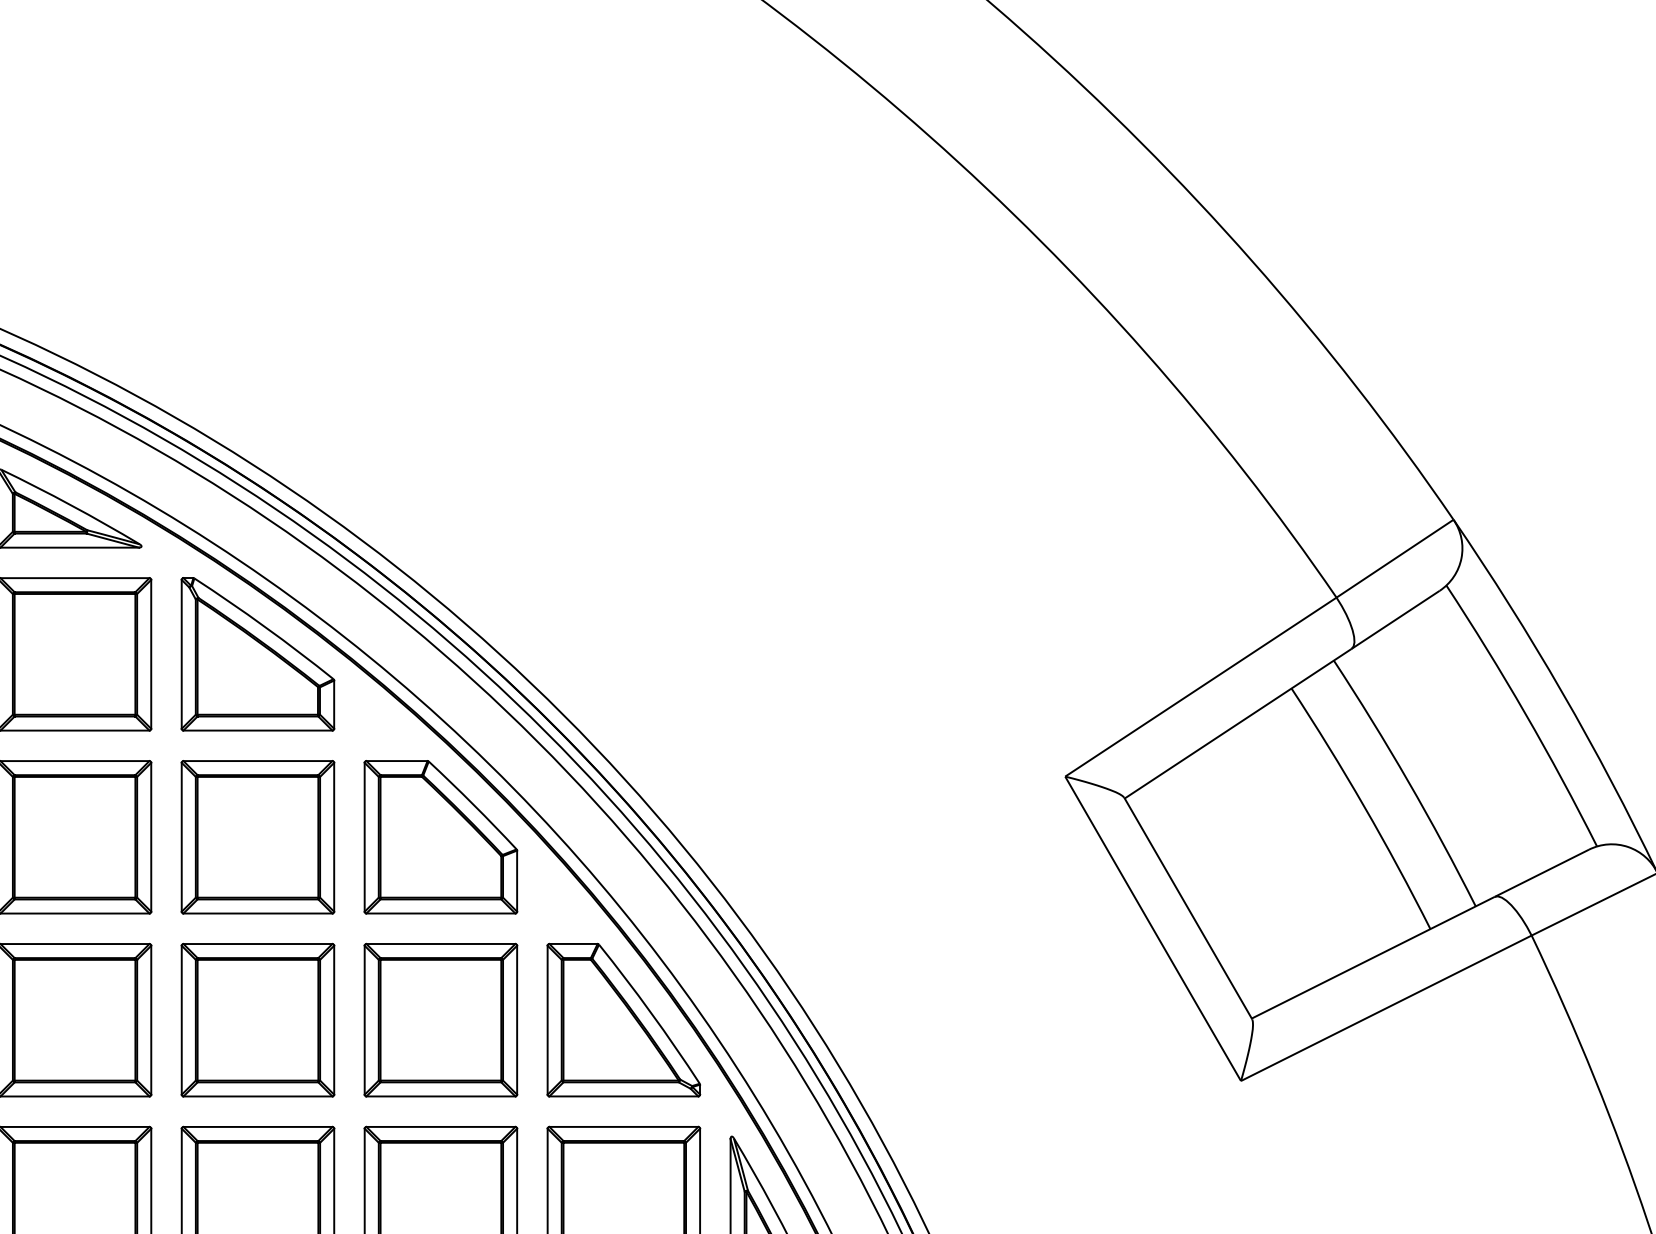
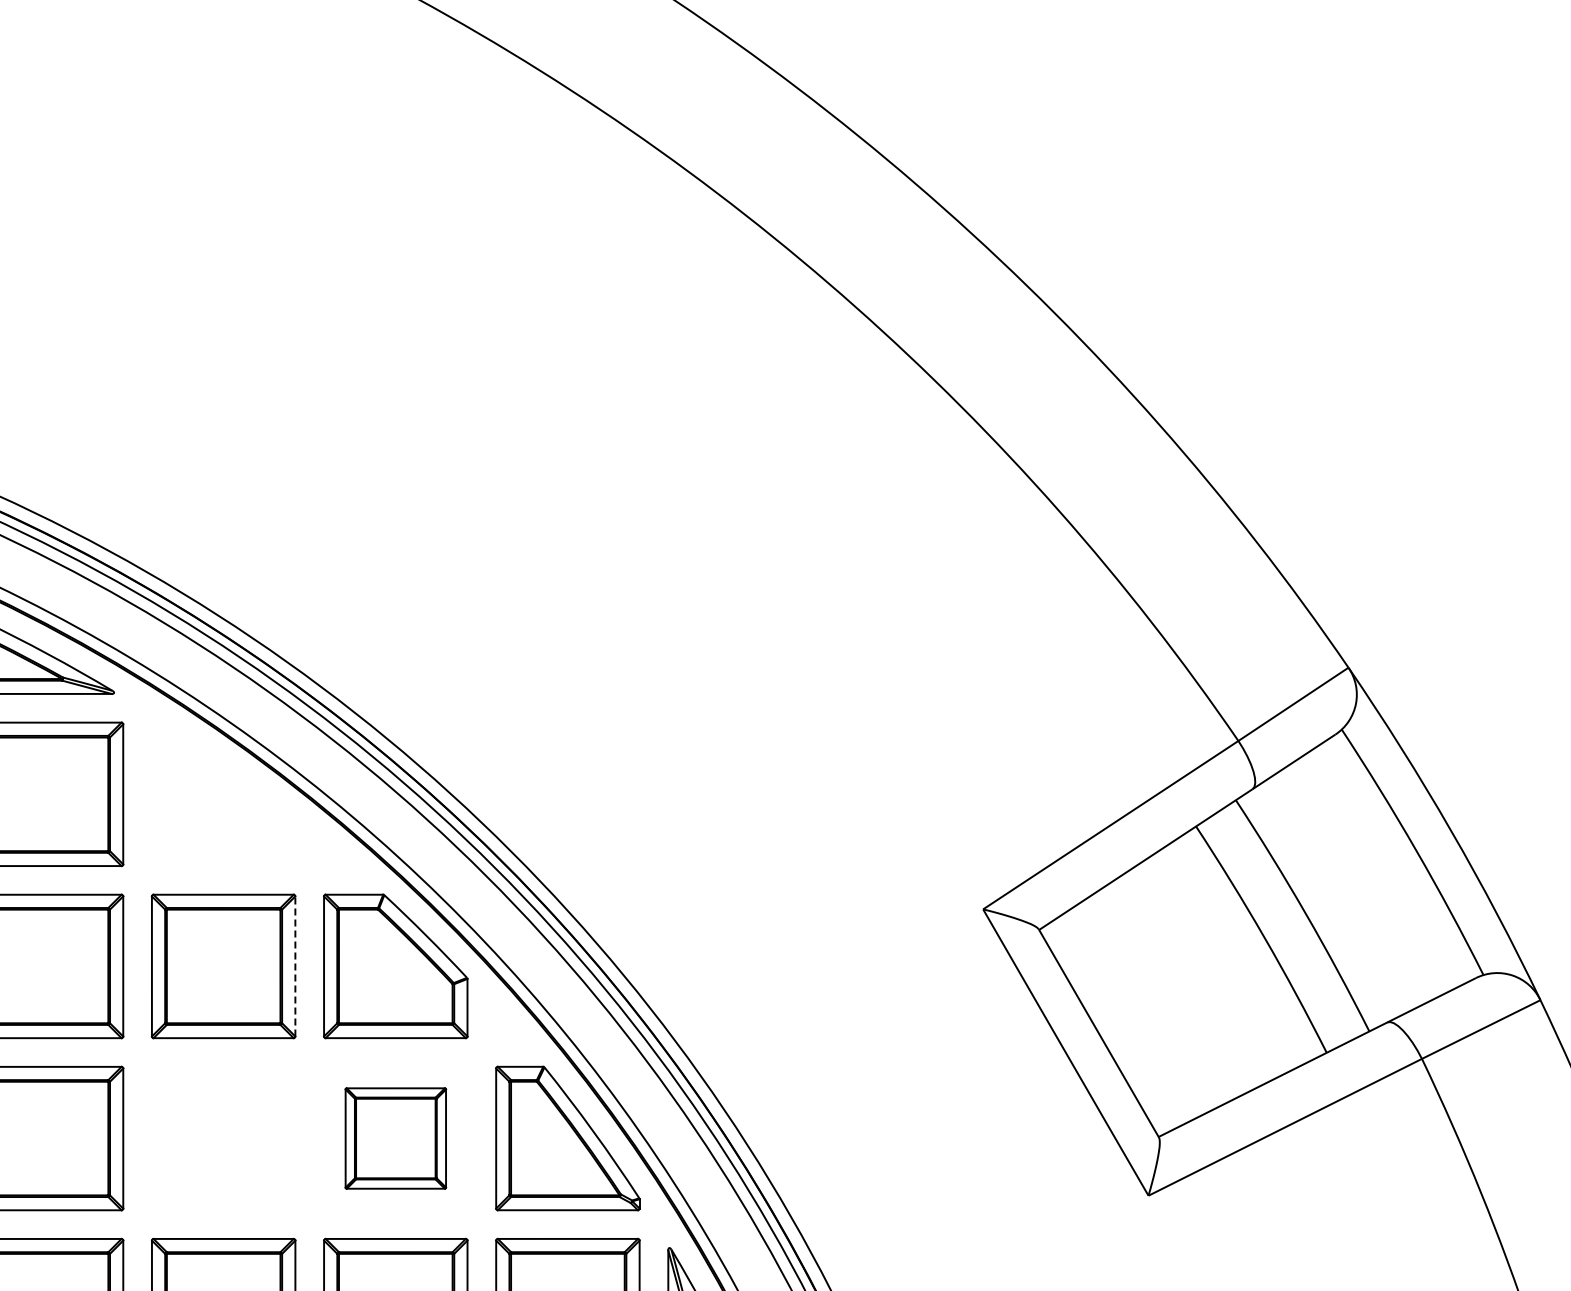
part: (257, 654) -> (223, 794), removed
line: (334, 836) -> (295, 965), solid -> dashed
part: (257, 1020) -> (223, 1138), removed
part: (440, 1020) -> (395, 1138), size x0.7

